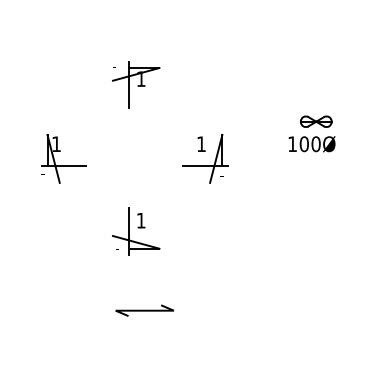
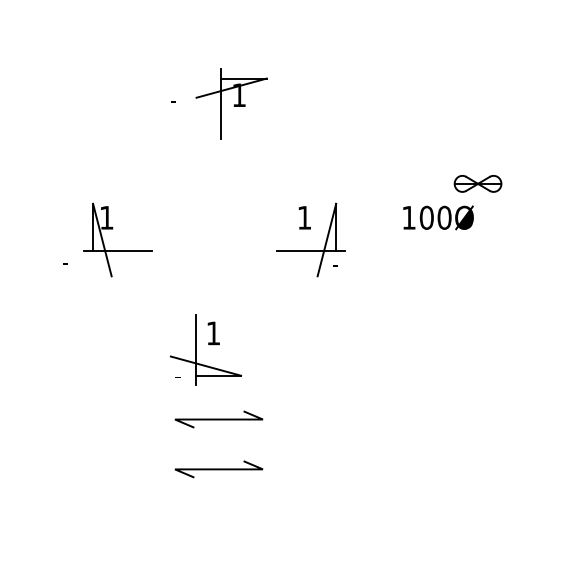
part: (136, 84) -> (232, 103), moved
text: (311, 144) -> (437, 218), moved
part: (63, 165) -> (117, 249), moved
line: (144, 277) -> (218, 419), added

